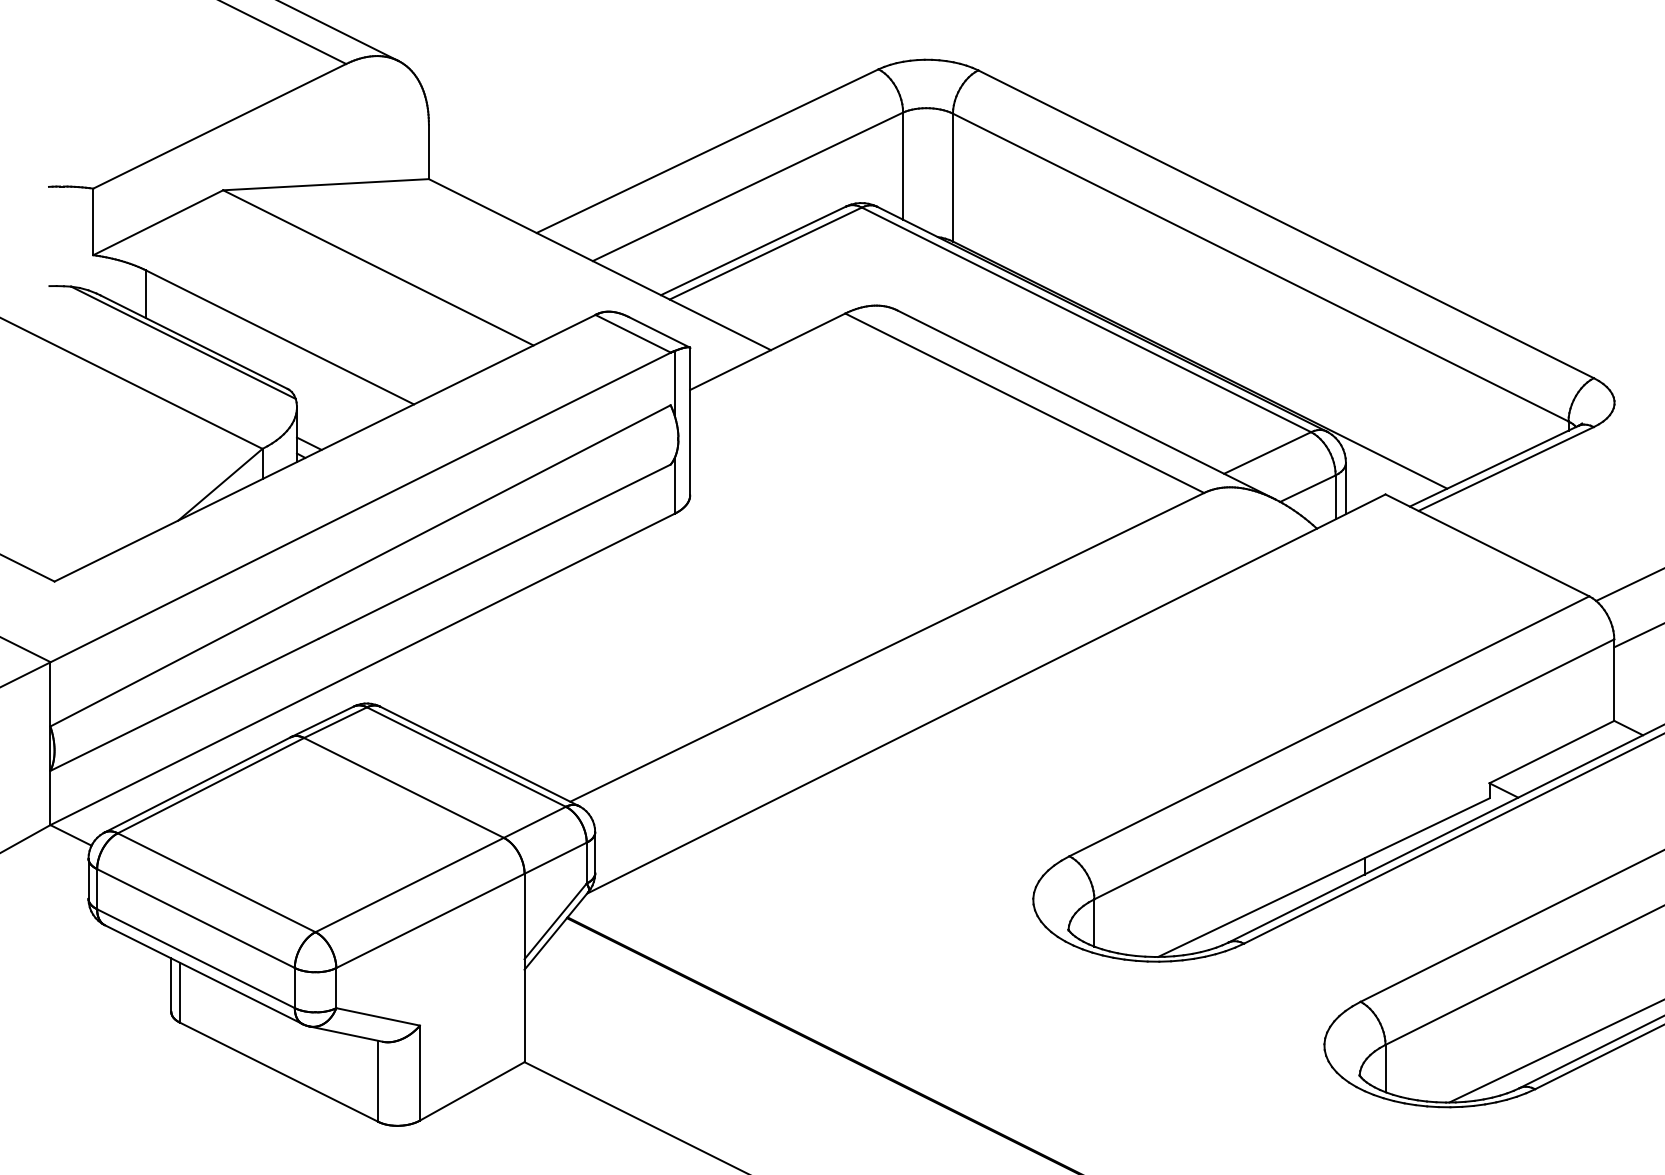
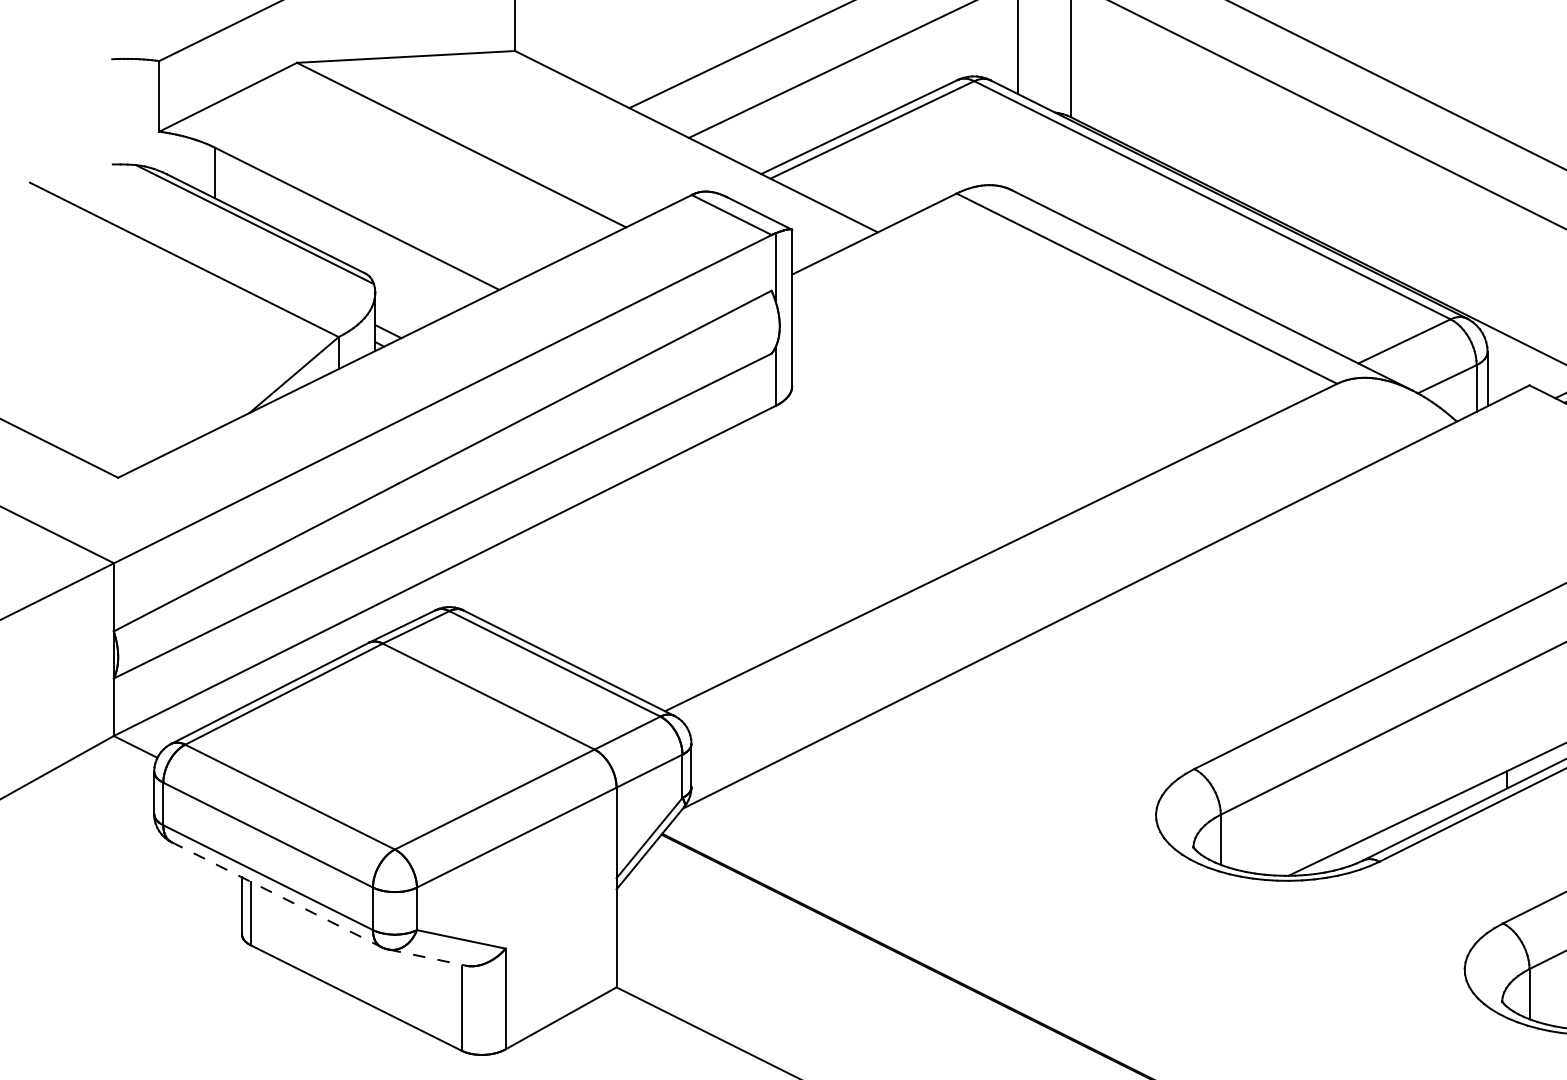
line: (203, 974) -> (276, 894), solid -> dashed
line: (346, 1034) -> (427, 958), solid -> dashed

